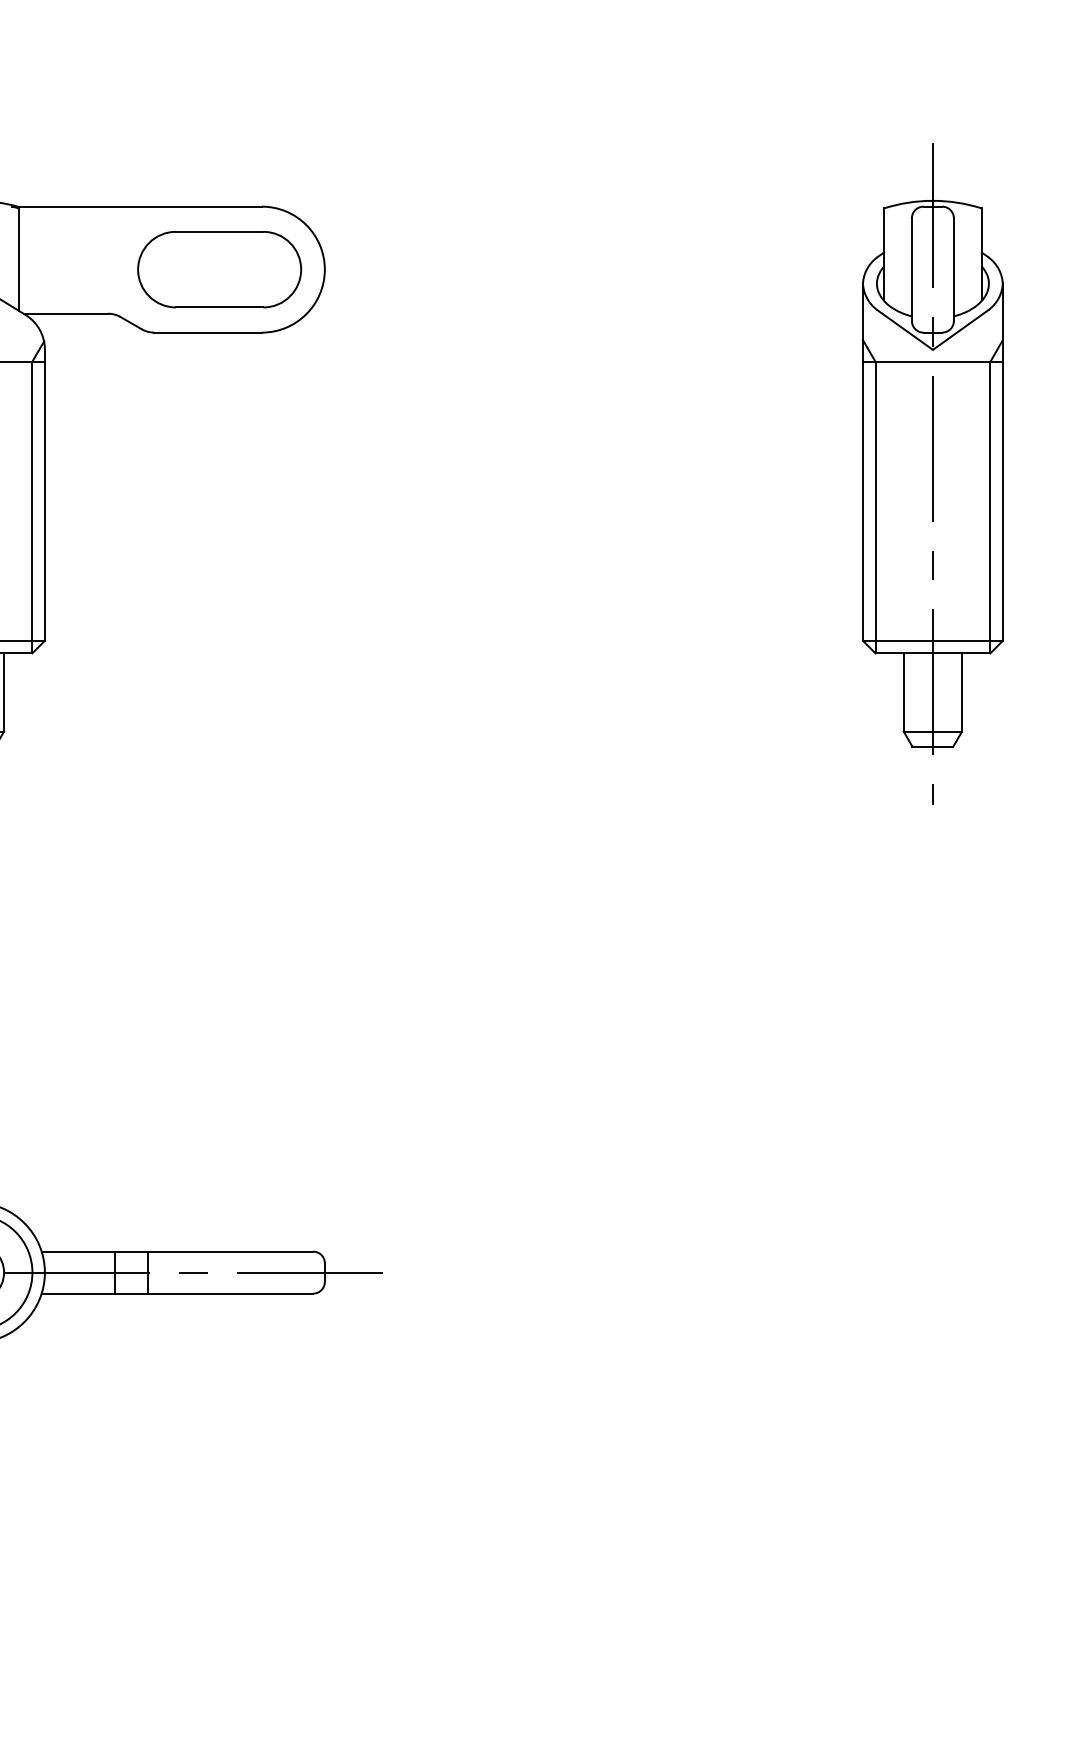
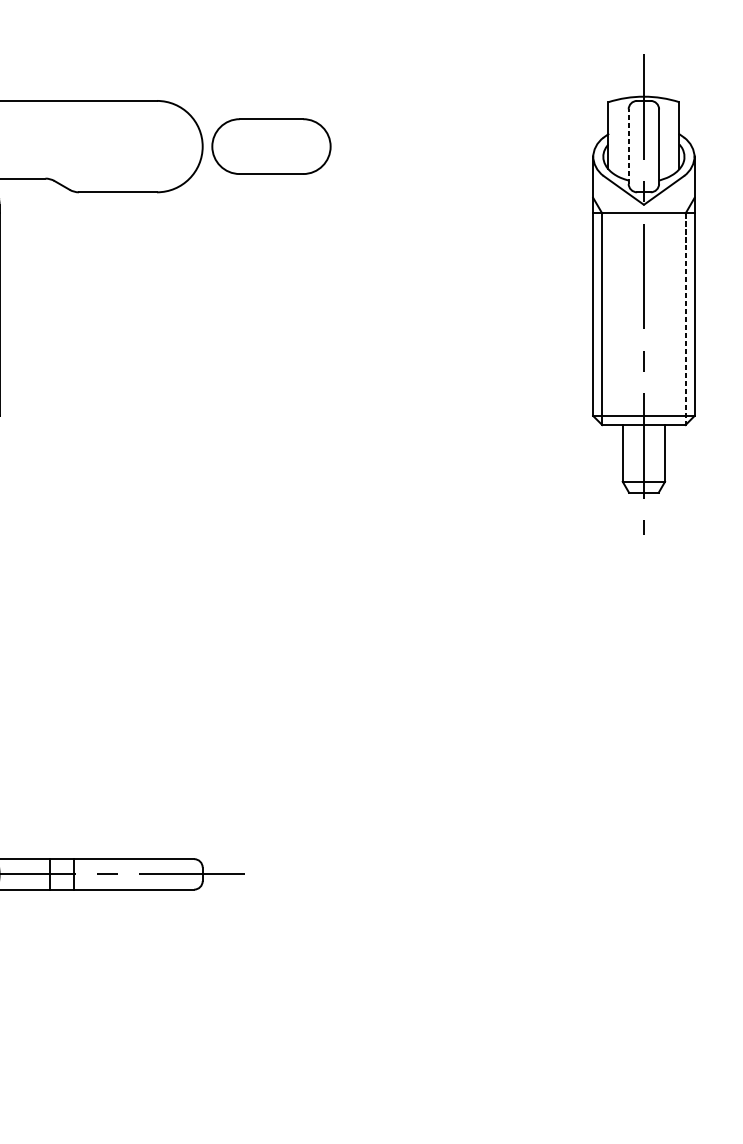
part: (219, 269) -> (271, 146), moved
line: (911, 269) -> (628, 146), solid -> dashed
line: (990, 507) -> (685, 319), solid -> dashed

